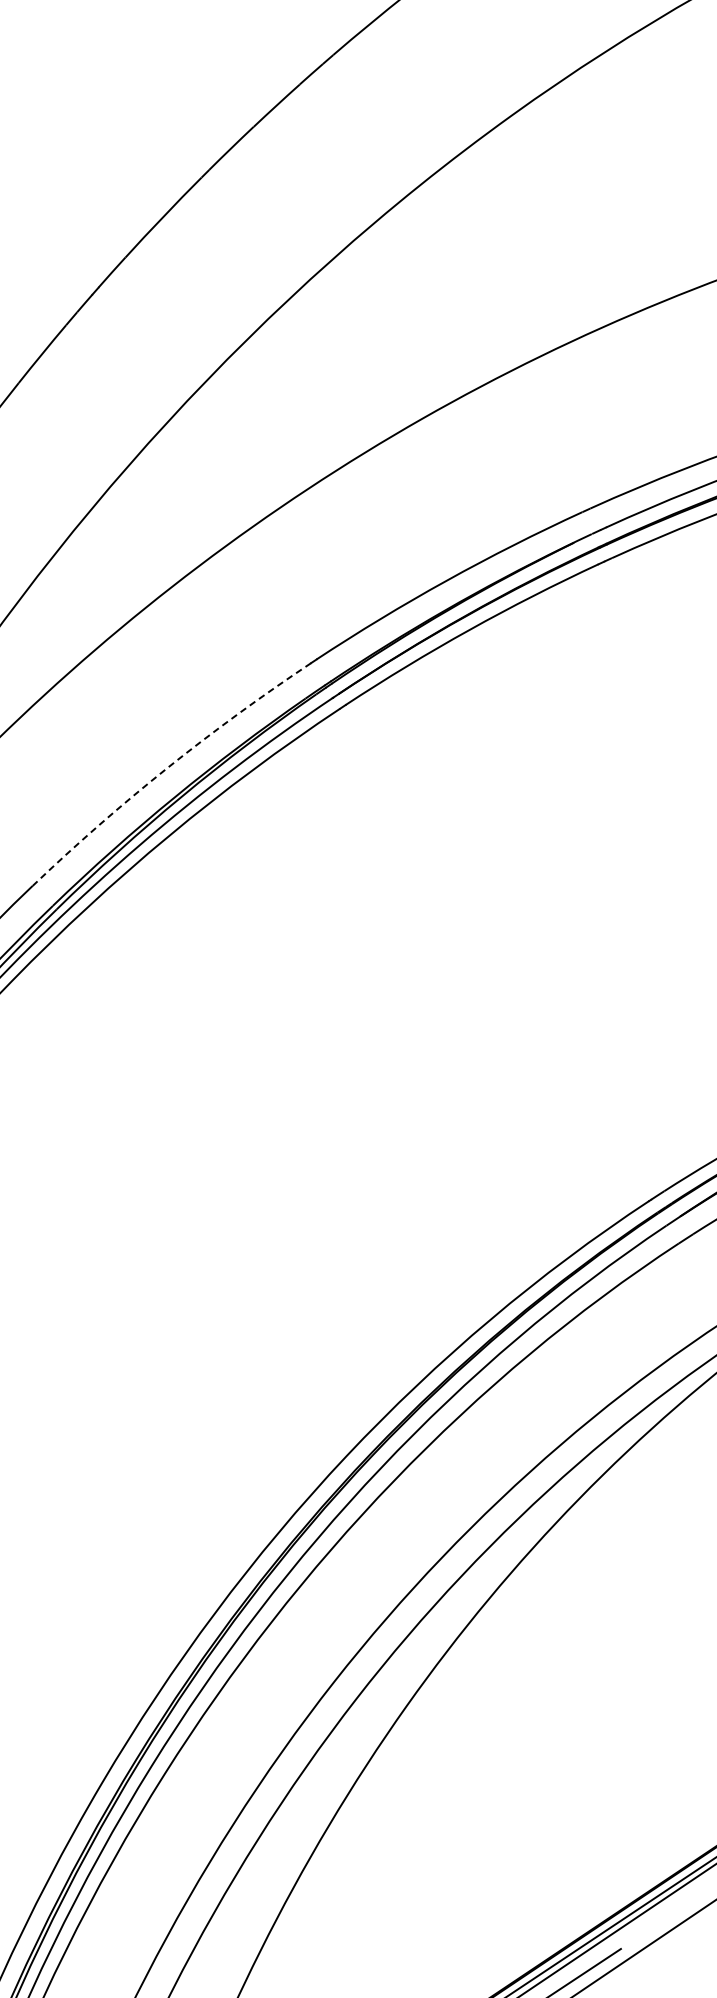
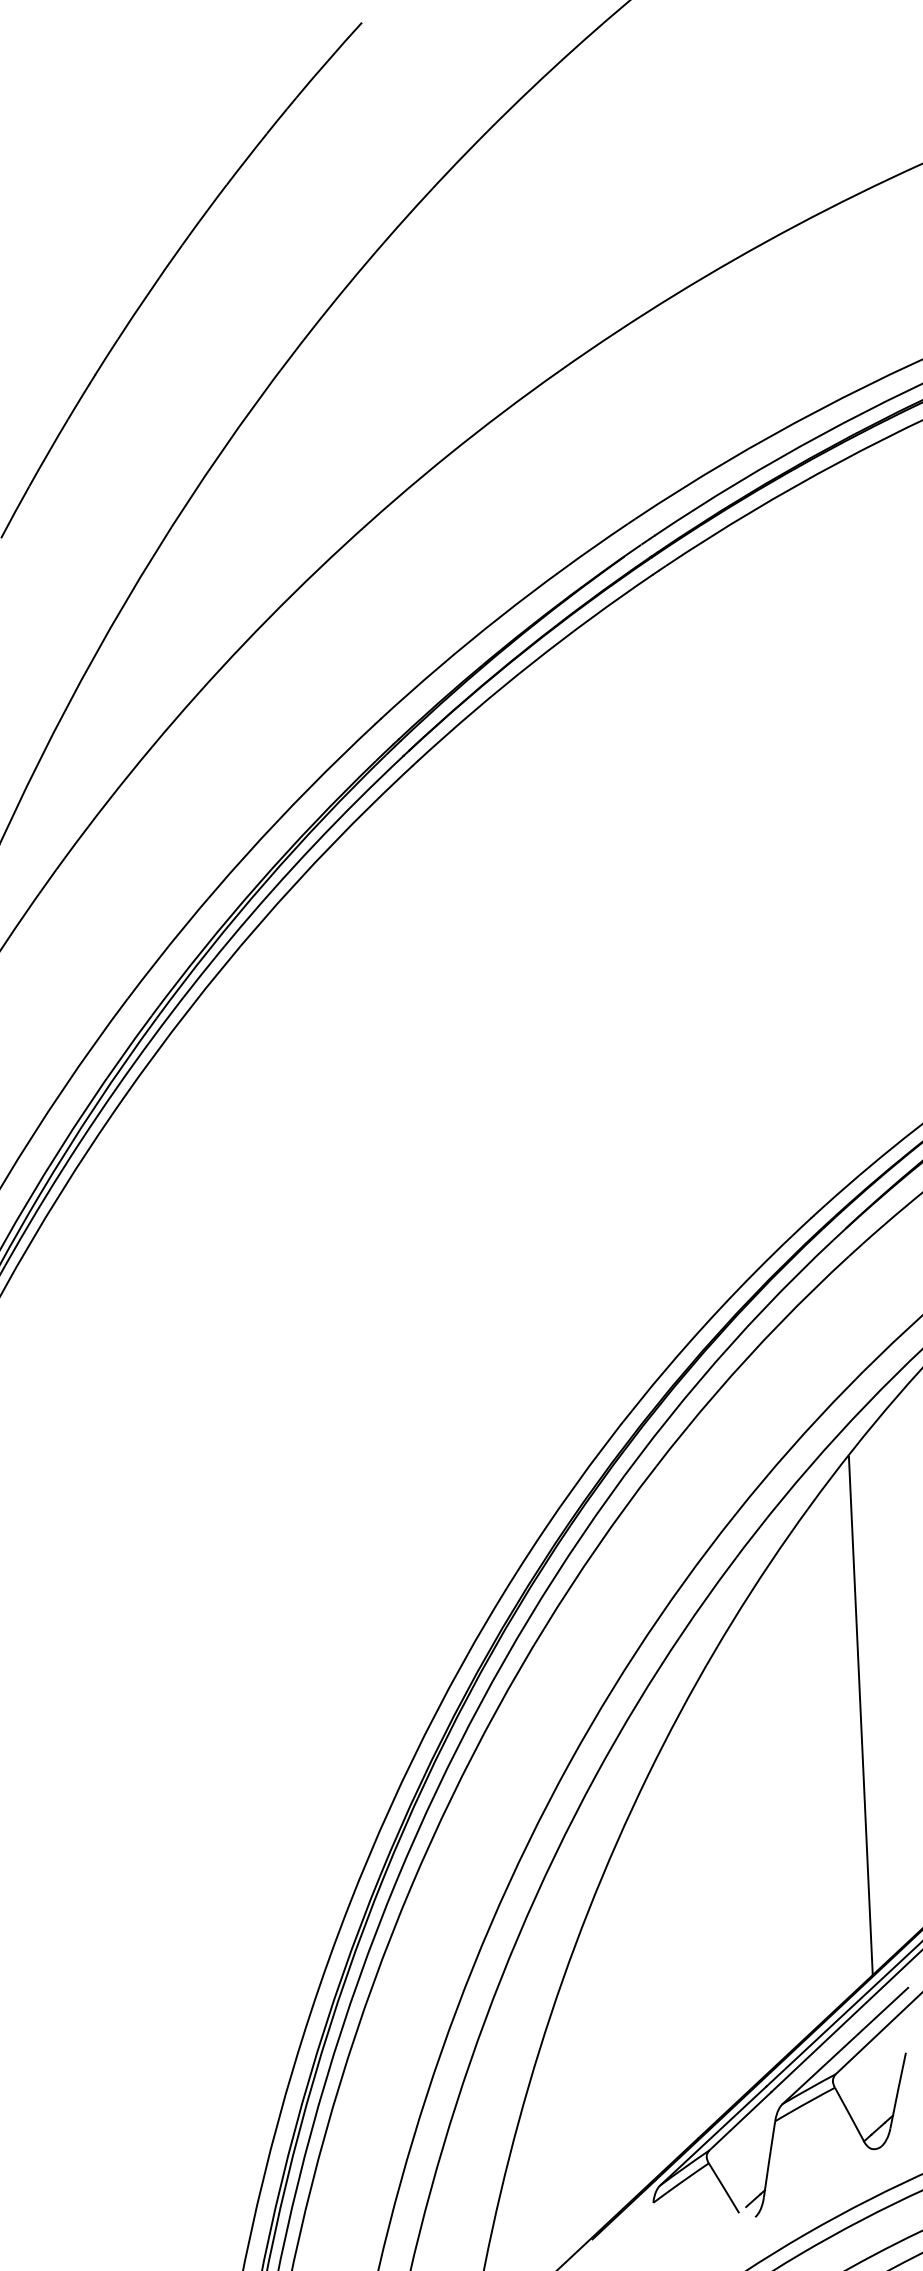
arc: (166, 768) -> (245, 855), dashed -> solid
line: (618, 1682) -> (860, 1715), added

